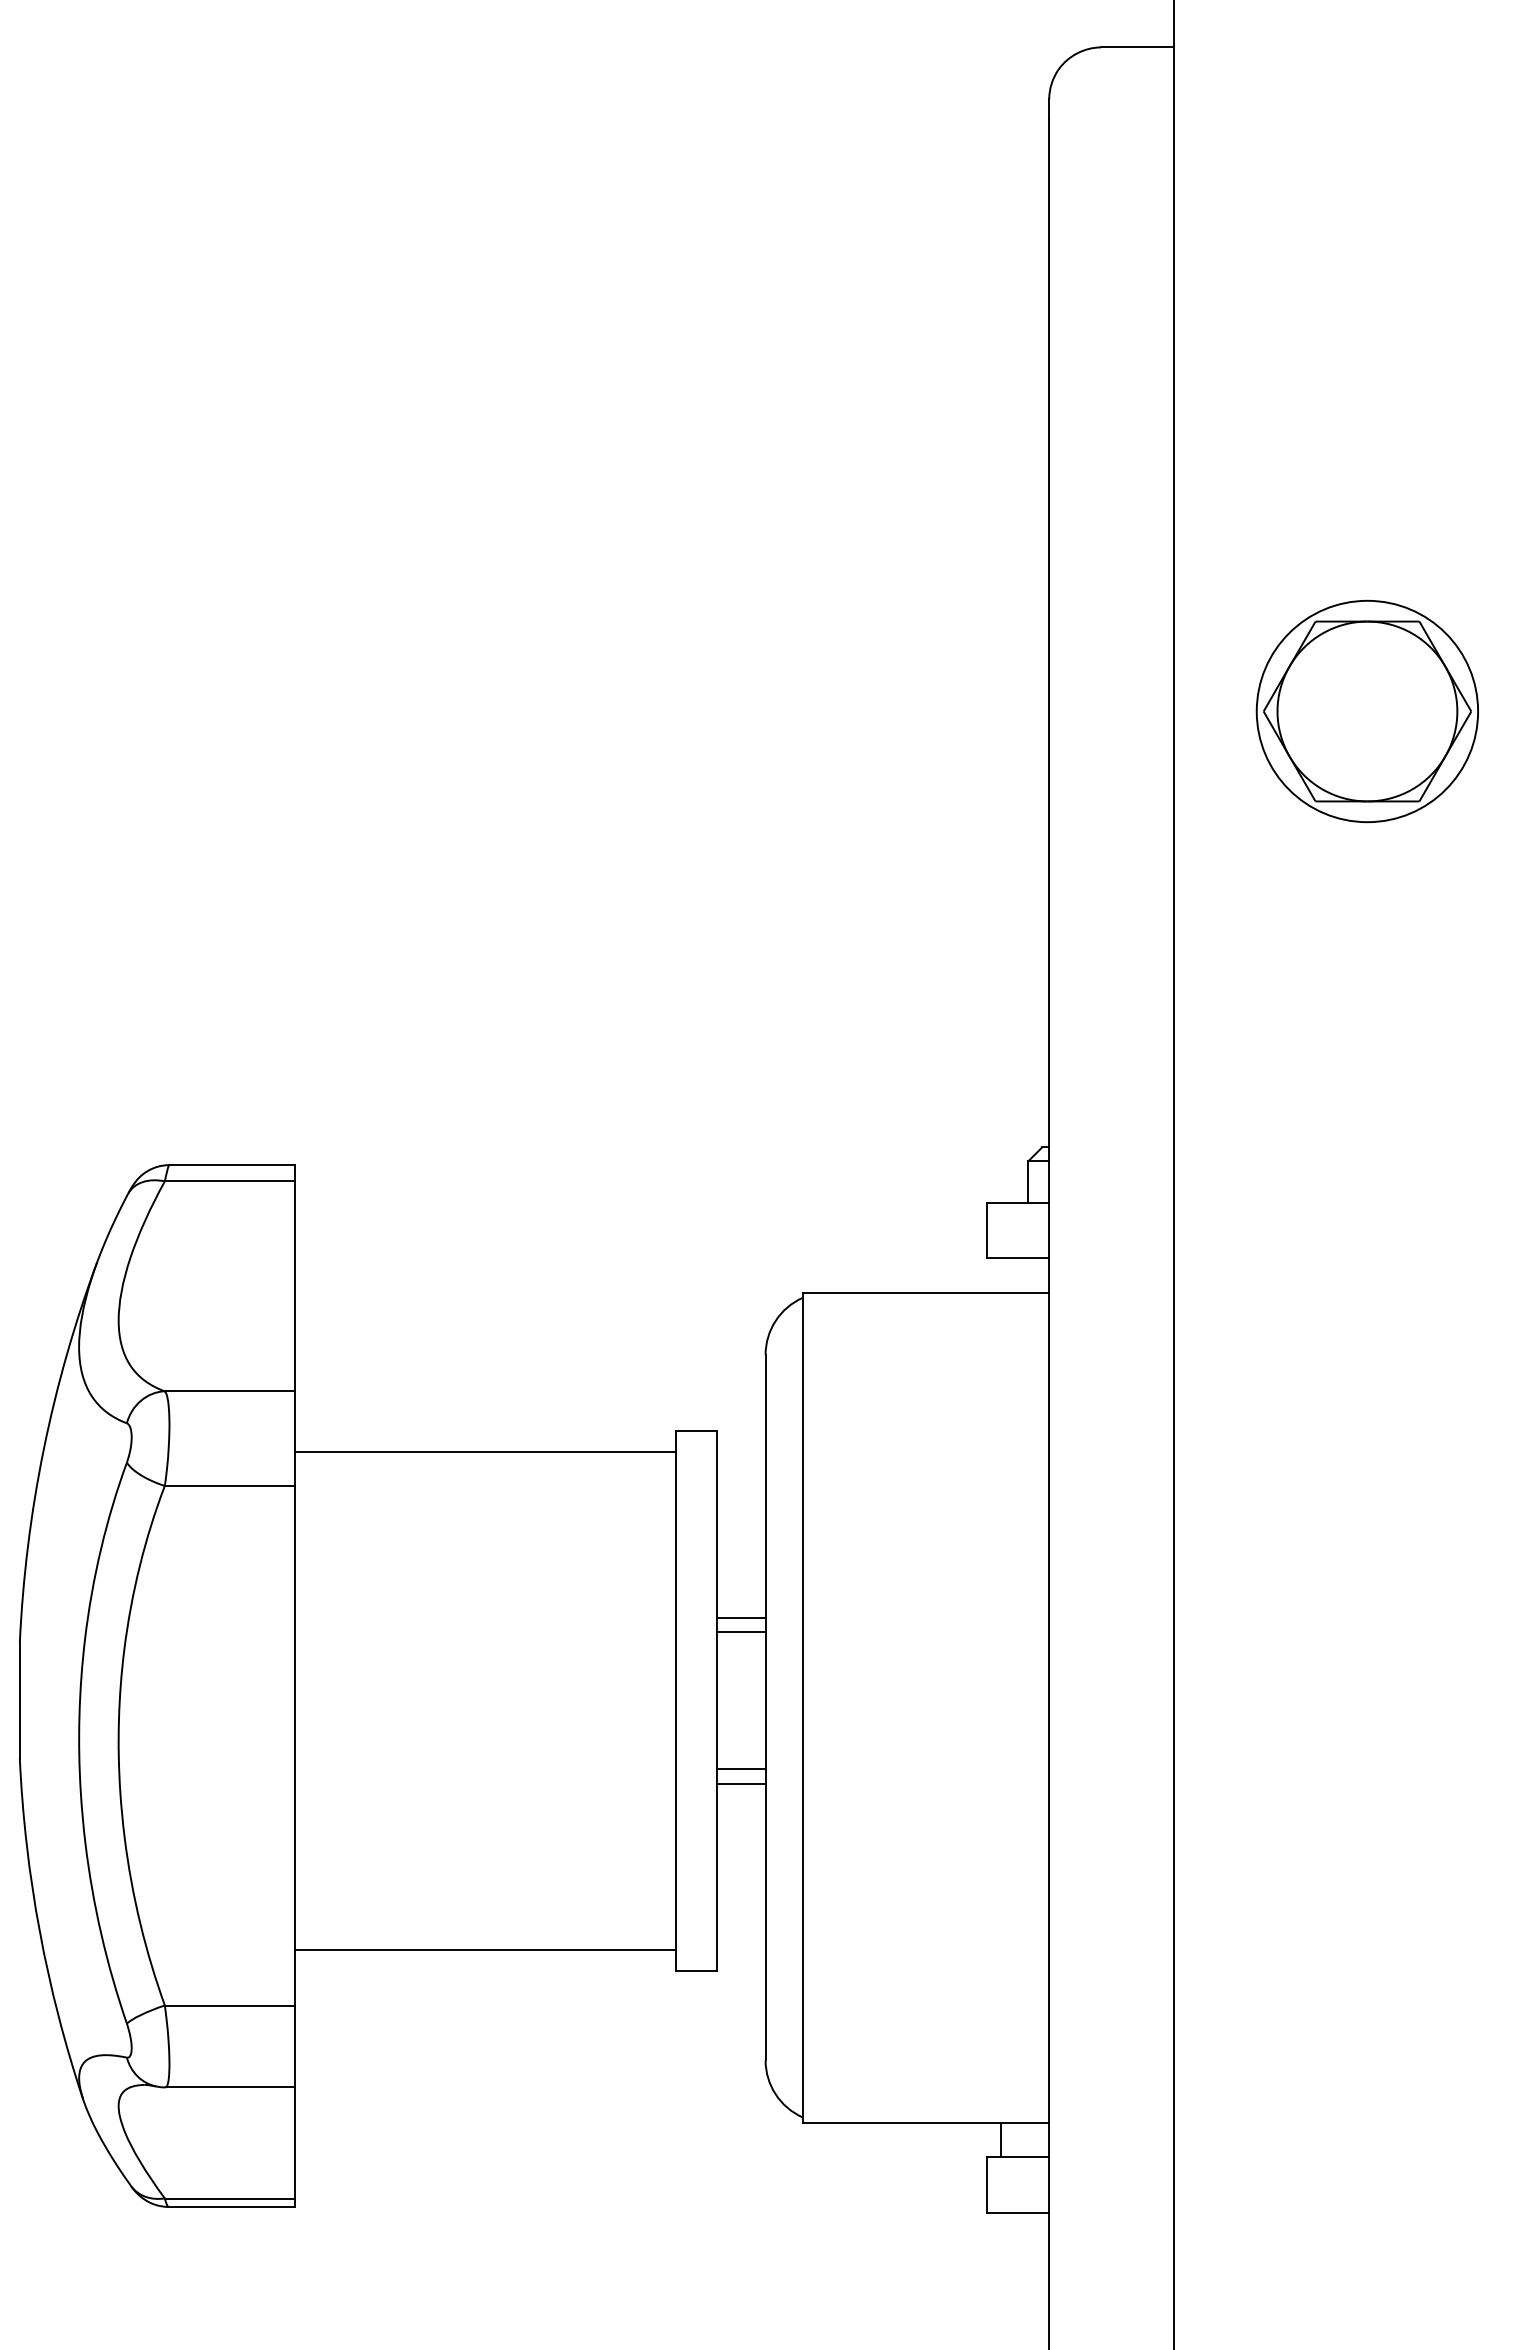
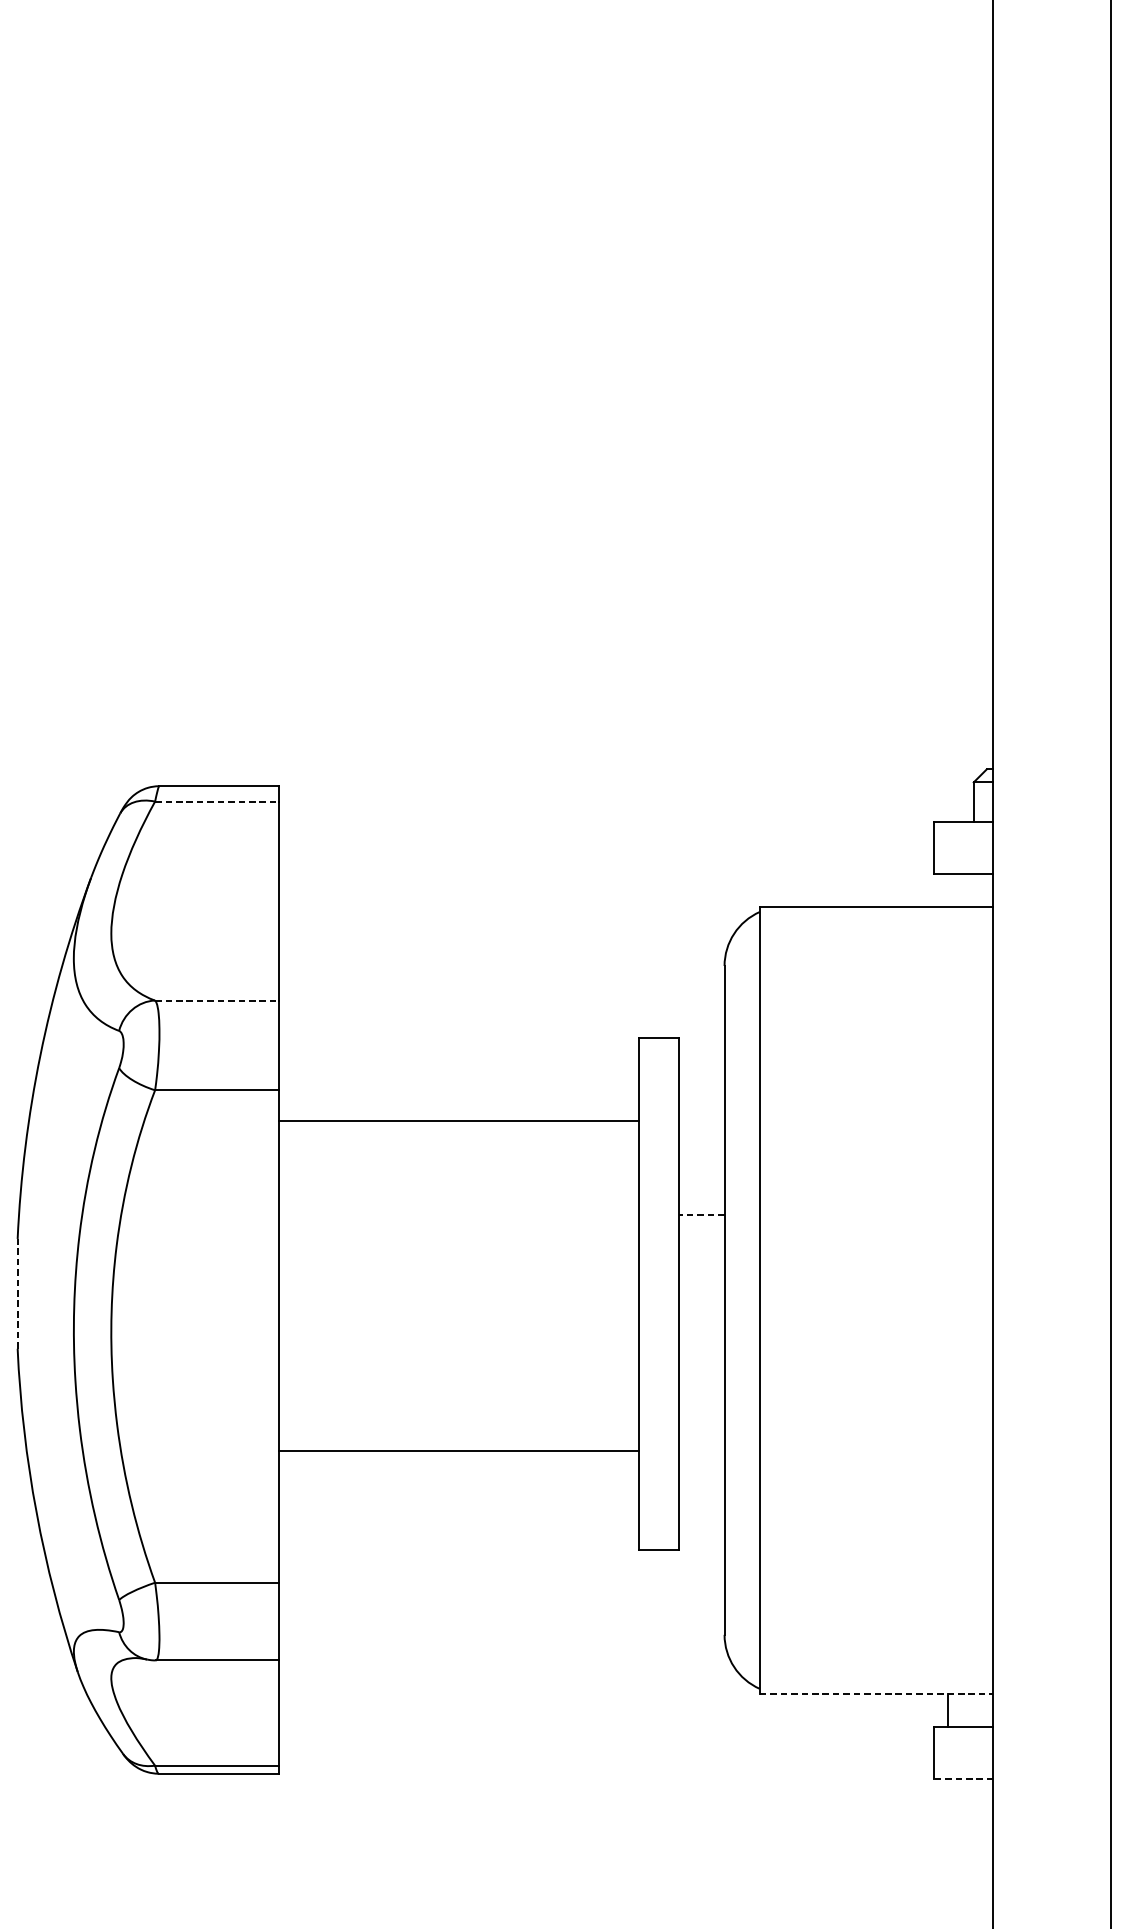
line: (230, 1181) -> (217, 801), solid -> dashed
line: (230, 1391) -> (217, 1000), solid -> dashed
line: (485, 1451) -> (459, 1121), moved
line: (740, 1617) -> (700, 1214), solid -> dashed
line: (741, 1632) -> (701, 1229), removed
line: (19, 1700) -> (17, 1293), solid -> dashed
line: (741, 1769) -> (701, 1359), removed
line: (741, 1783) -> (701, 1372), removed
line: (485, 1949) -> (459, 1451), moved
line: (926, 2122) -> (877, 1693), solid -> dashed
line: (1017, 2212) -> (963, 1778), solid -> dashed

